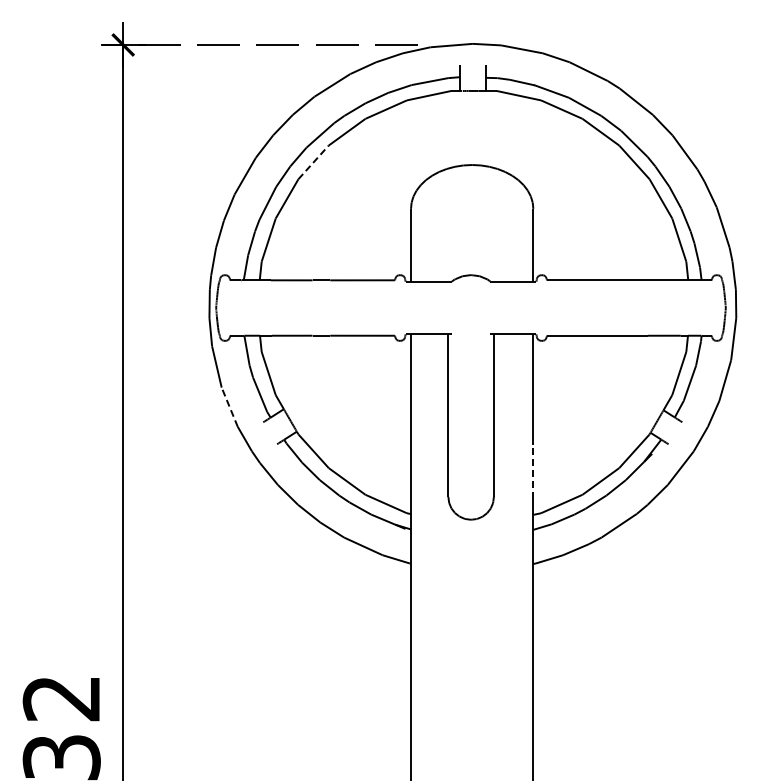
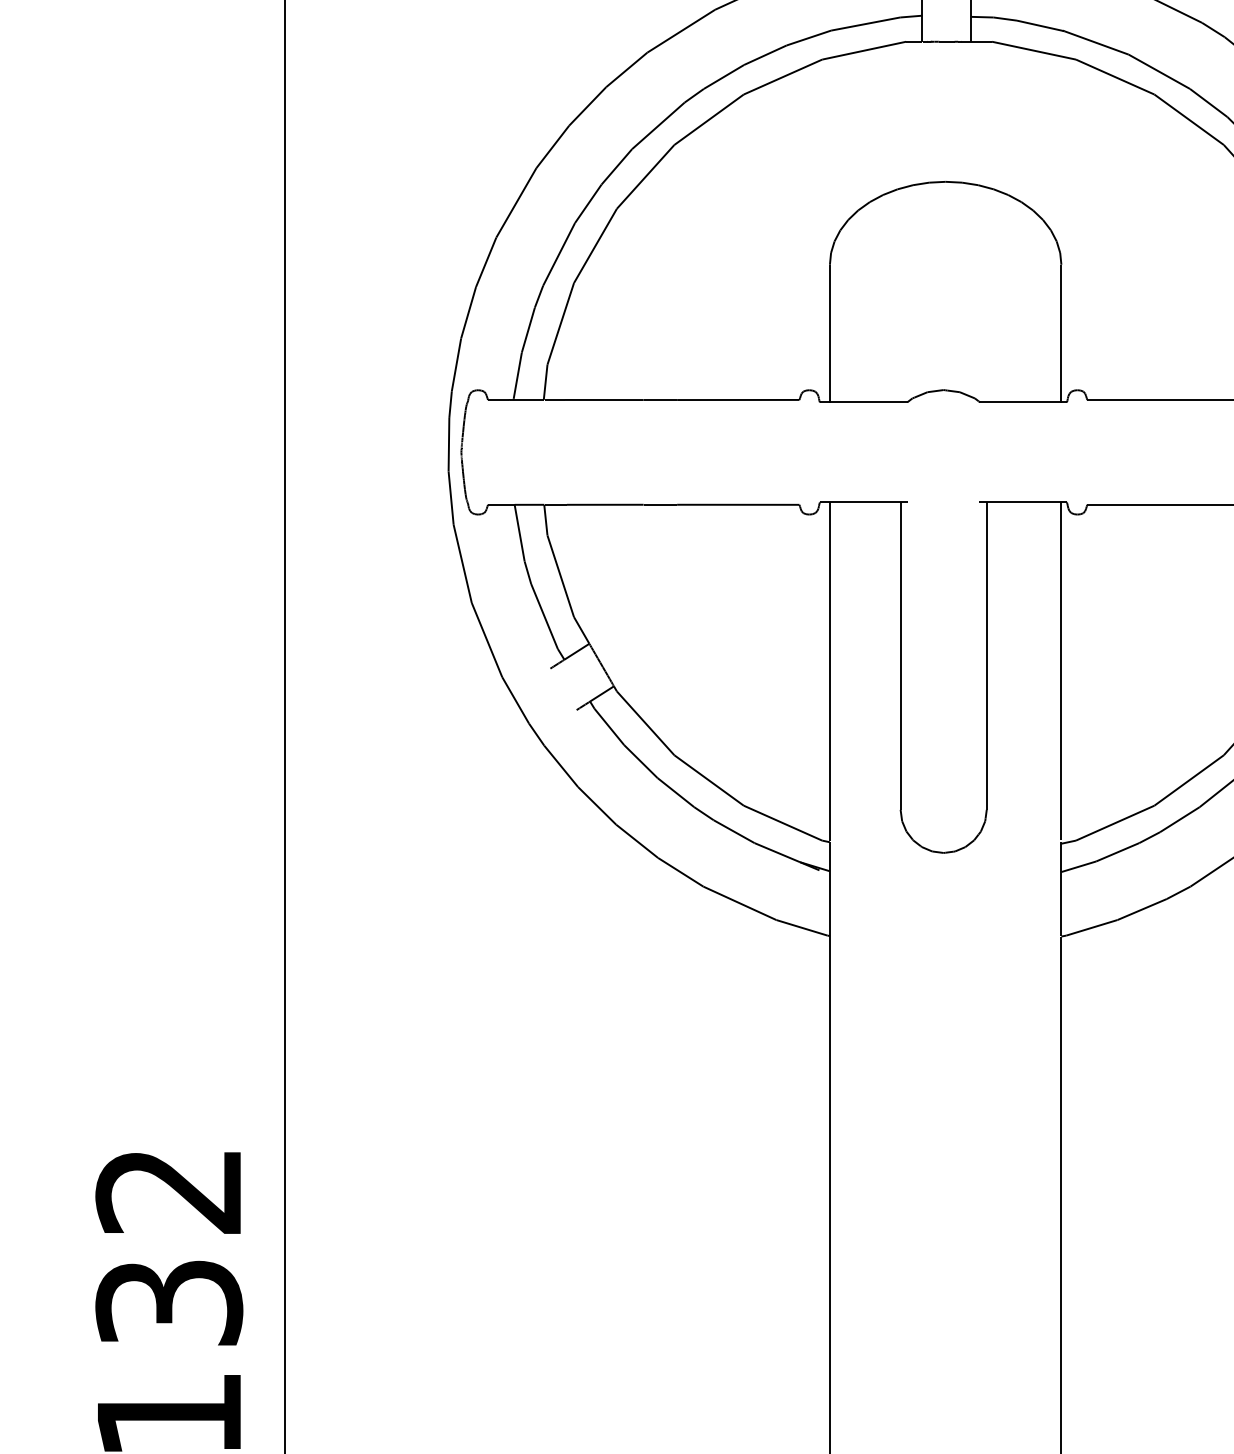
line: (313, 162) -> (645, 177), dashed -> solid
line: (229, 406) -> (486, 638), dashed -> solid
line: (533, 471) -> (1061, 761), dashed -> solid

